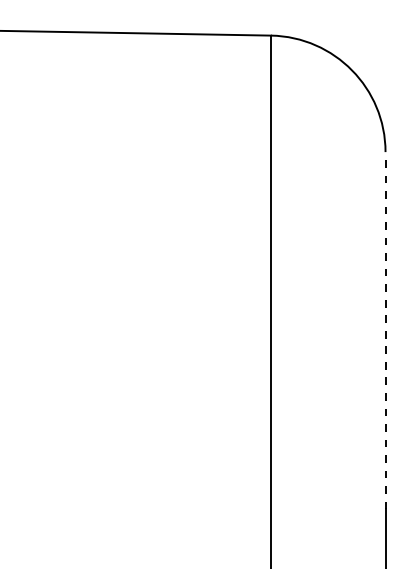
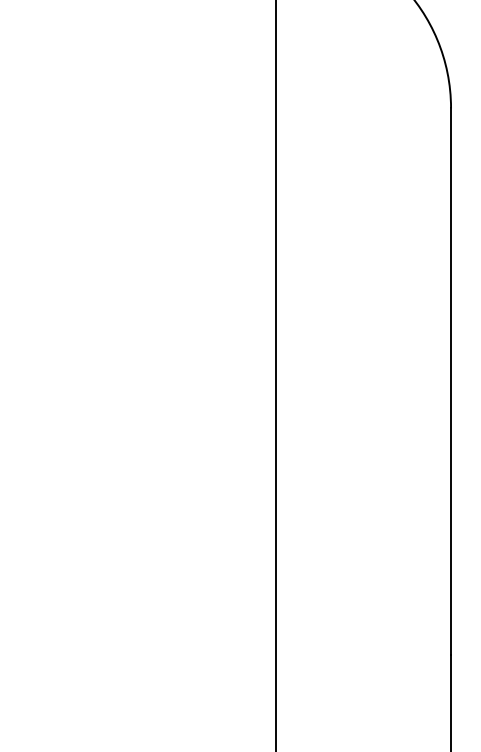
line: (385, 330) -> (451, 381), dashed -> solid

